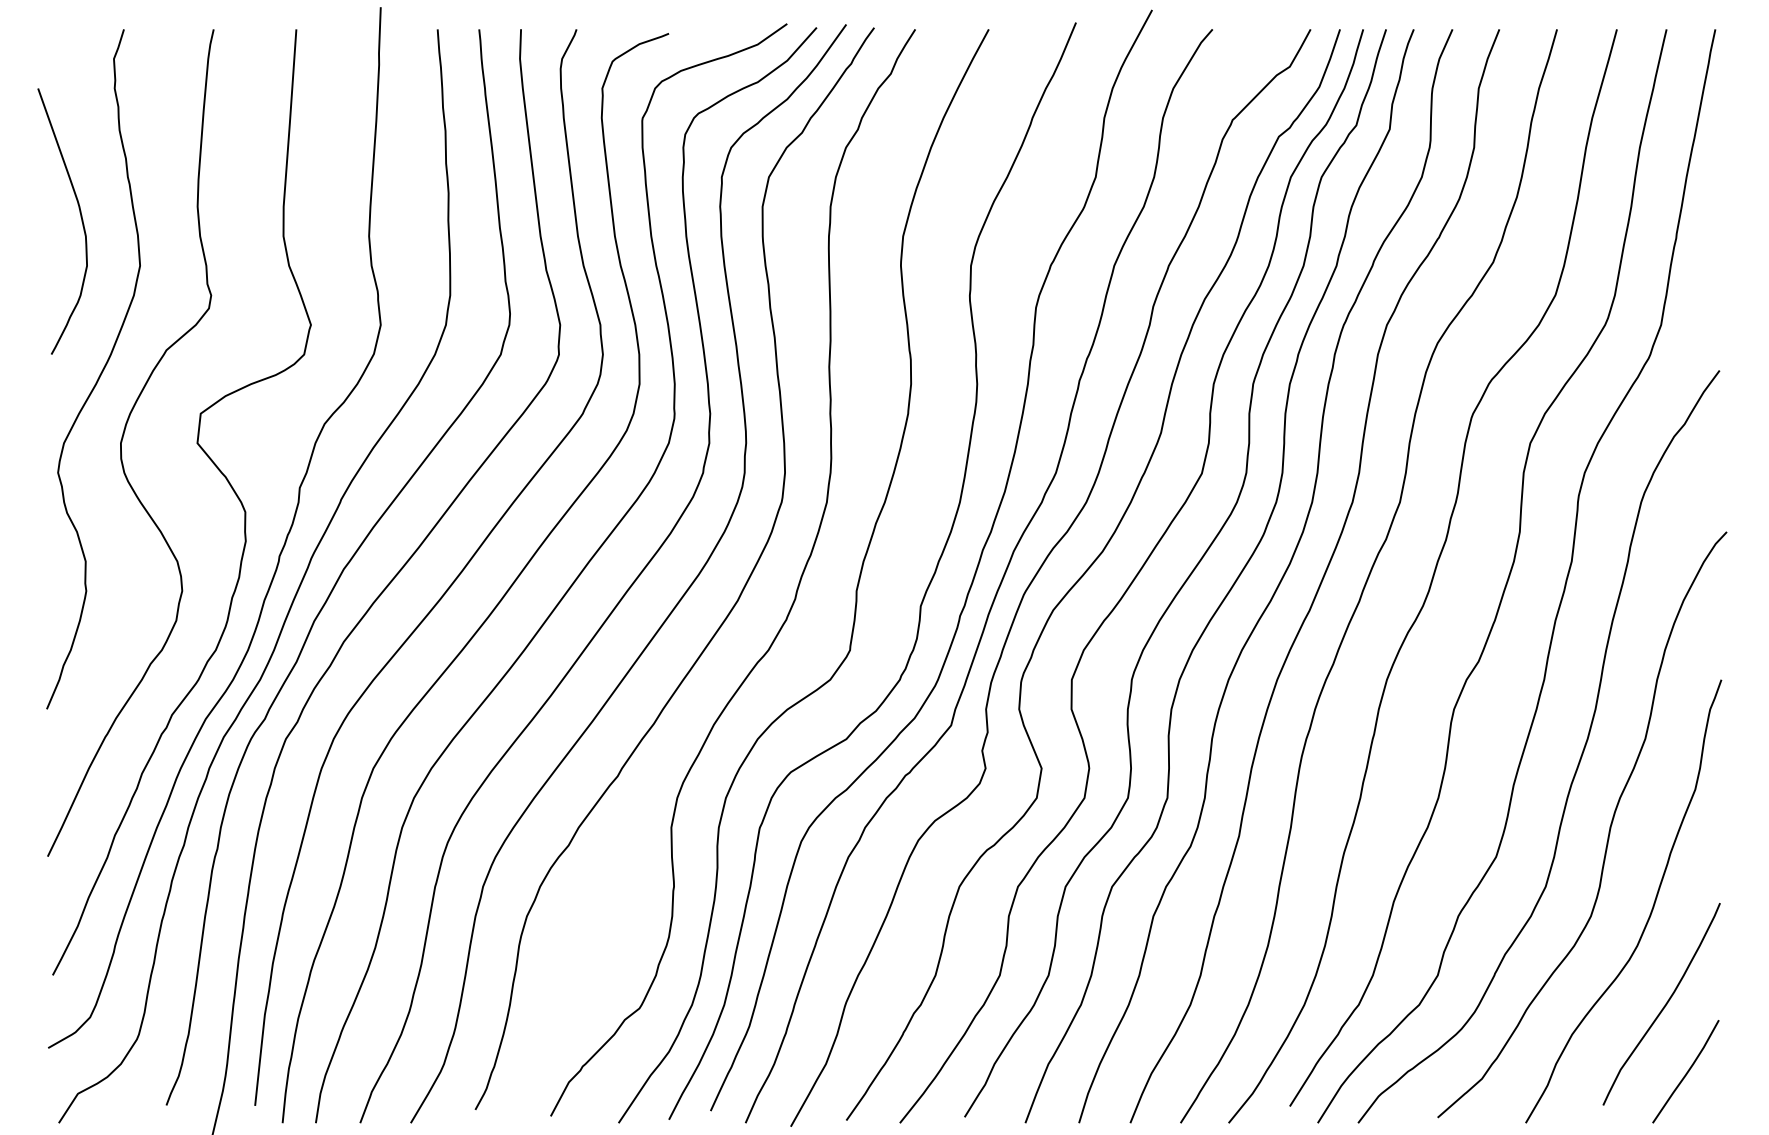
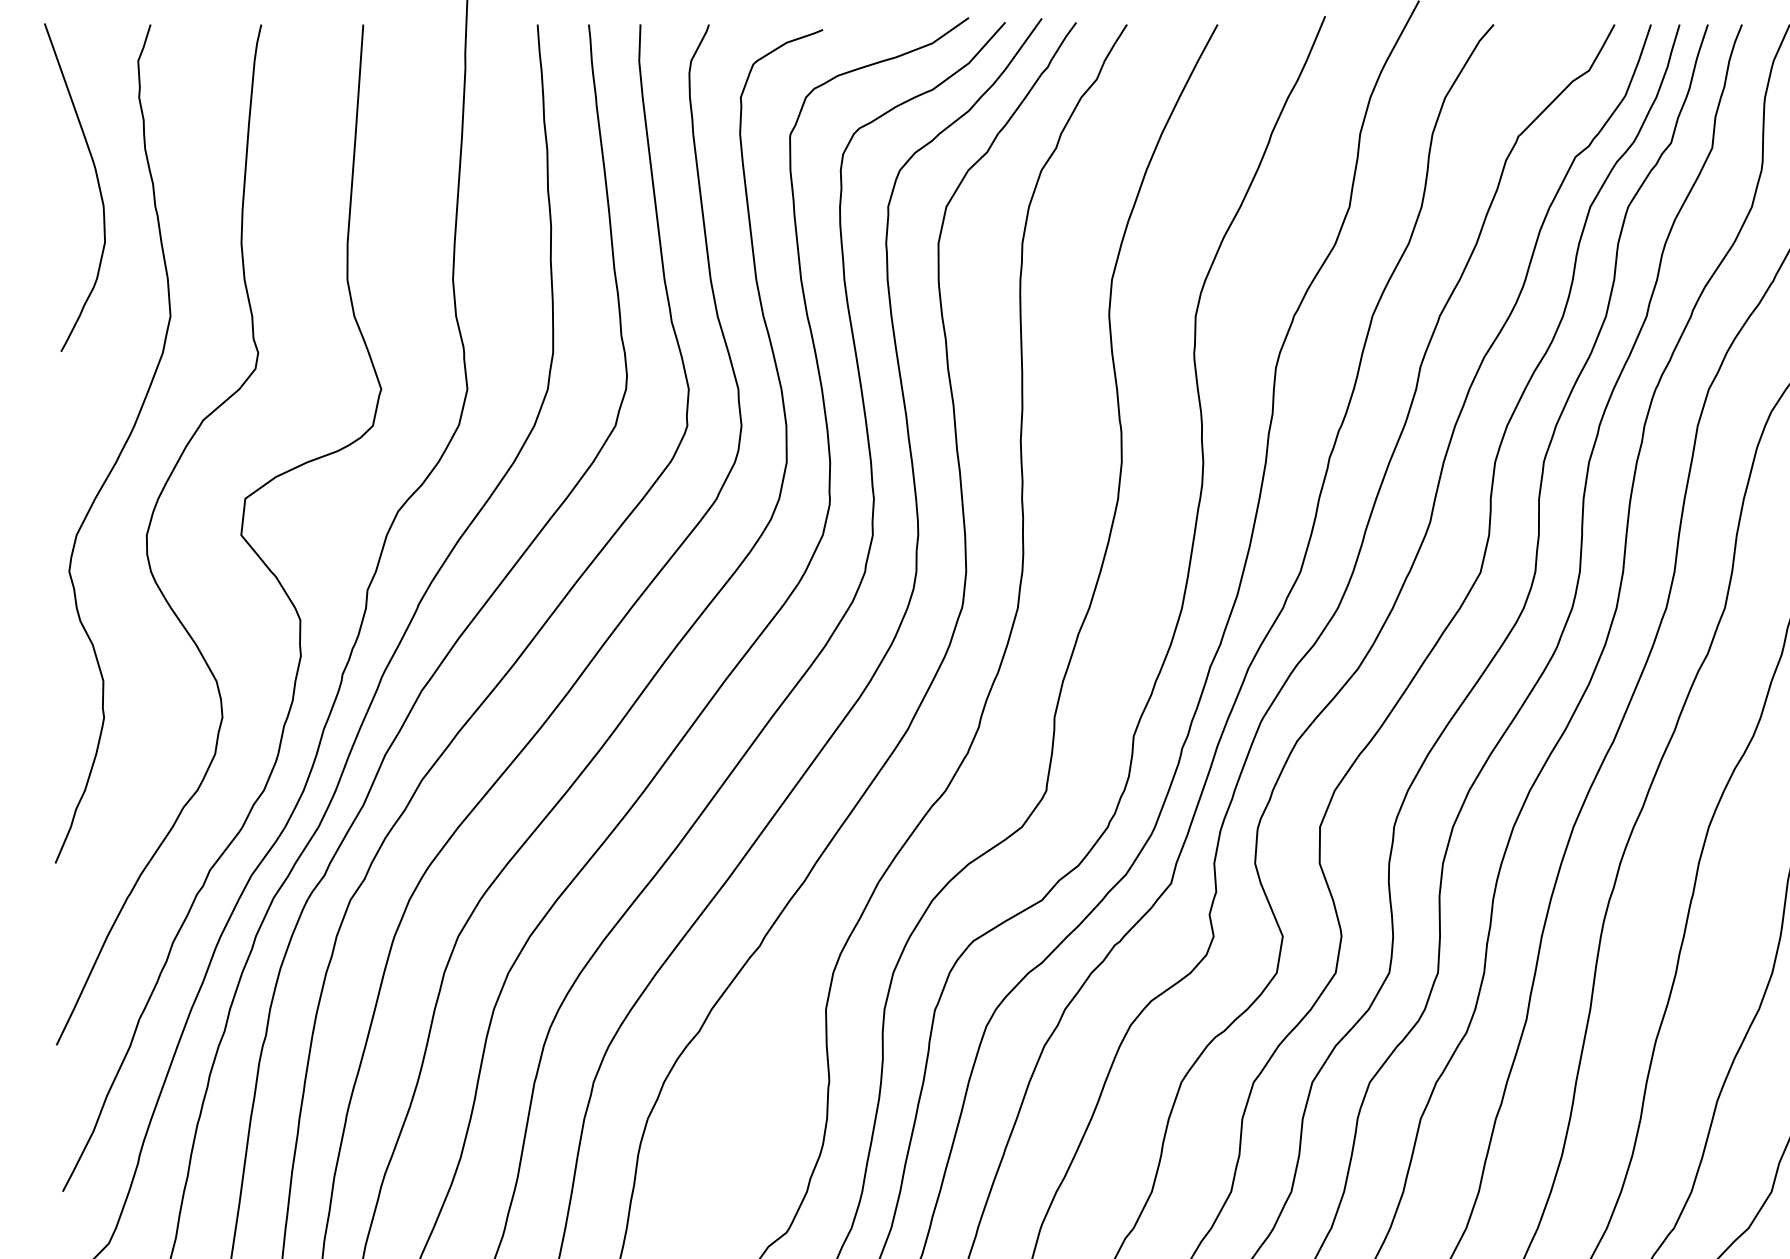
curve: (80, 217) -> (96, 182), moved

